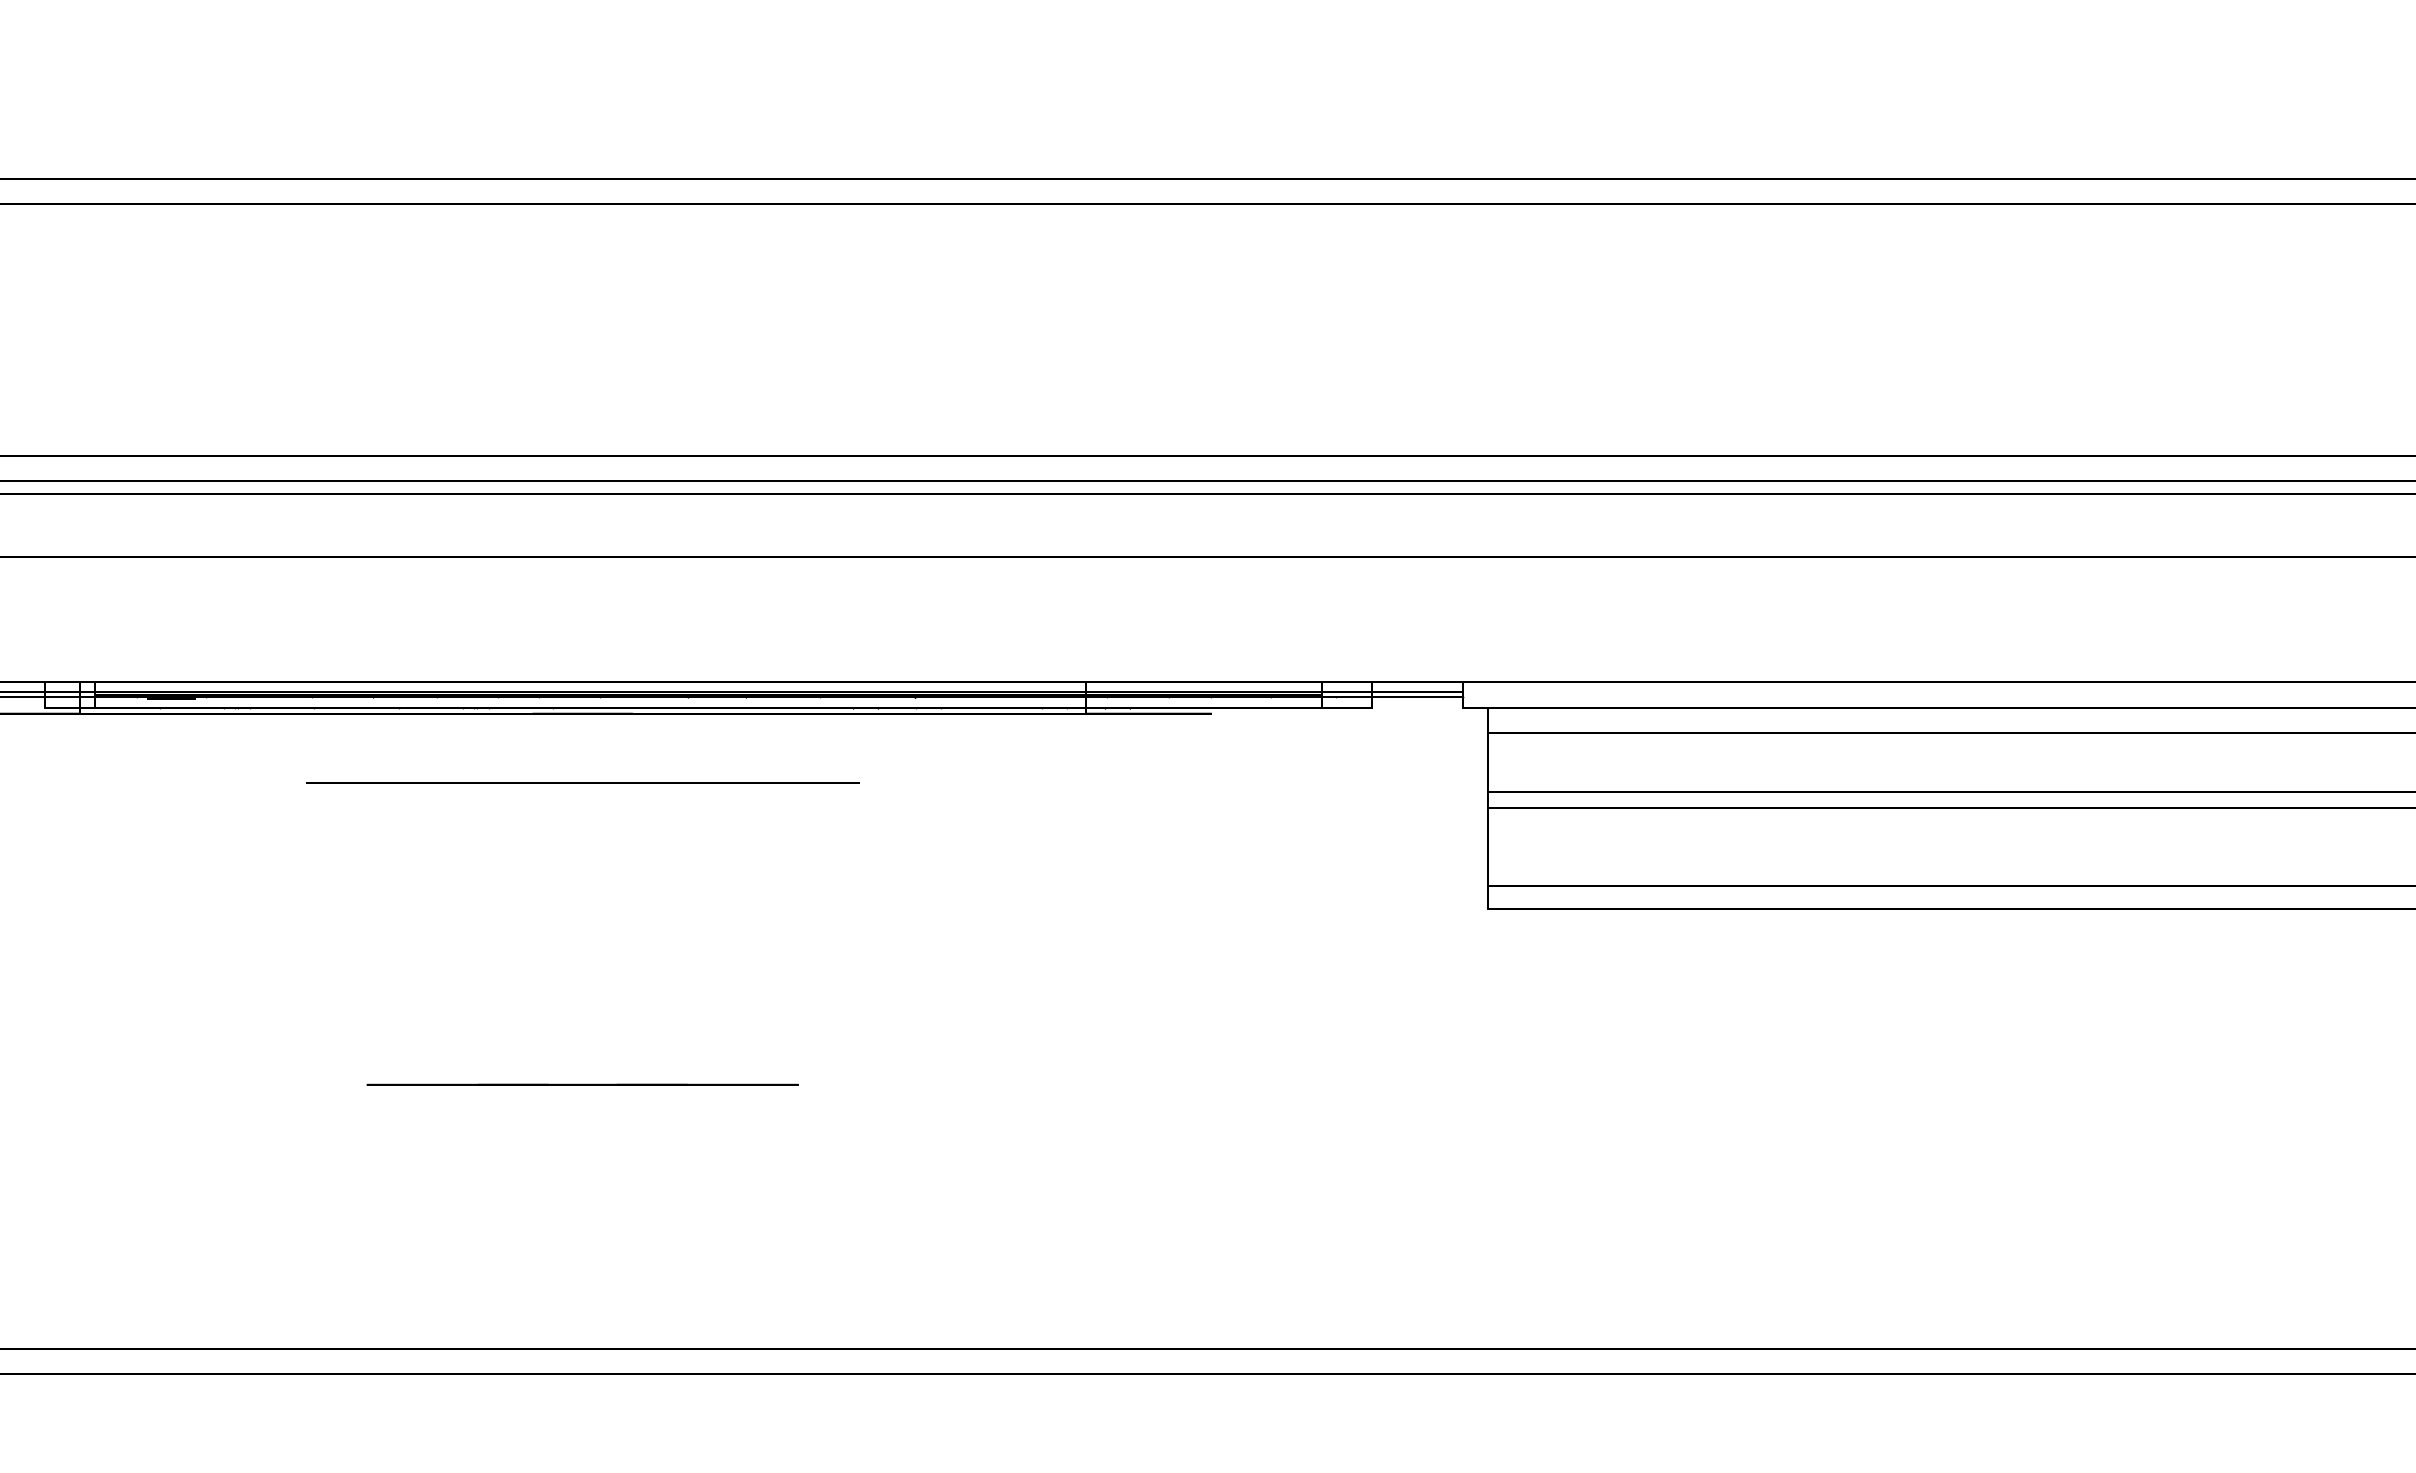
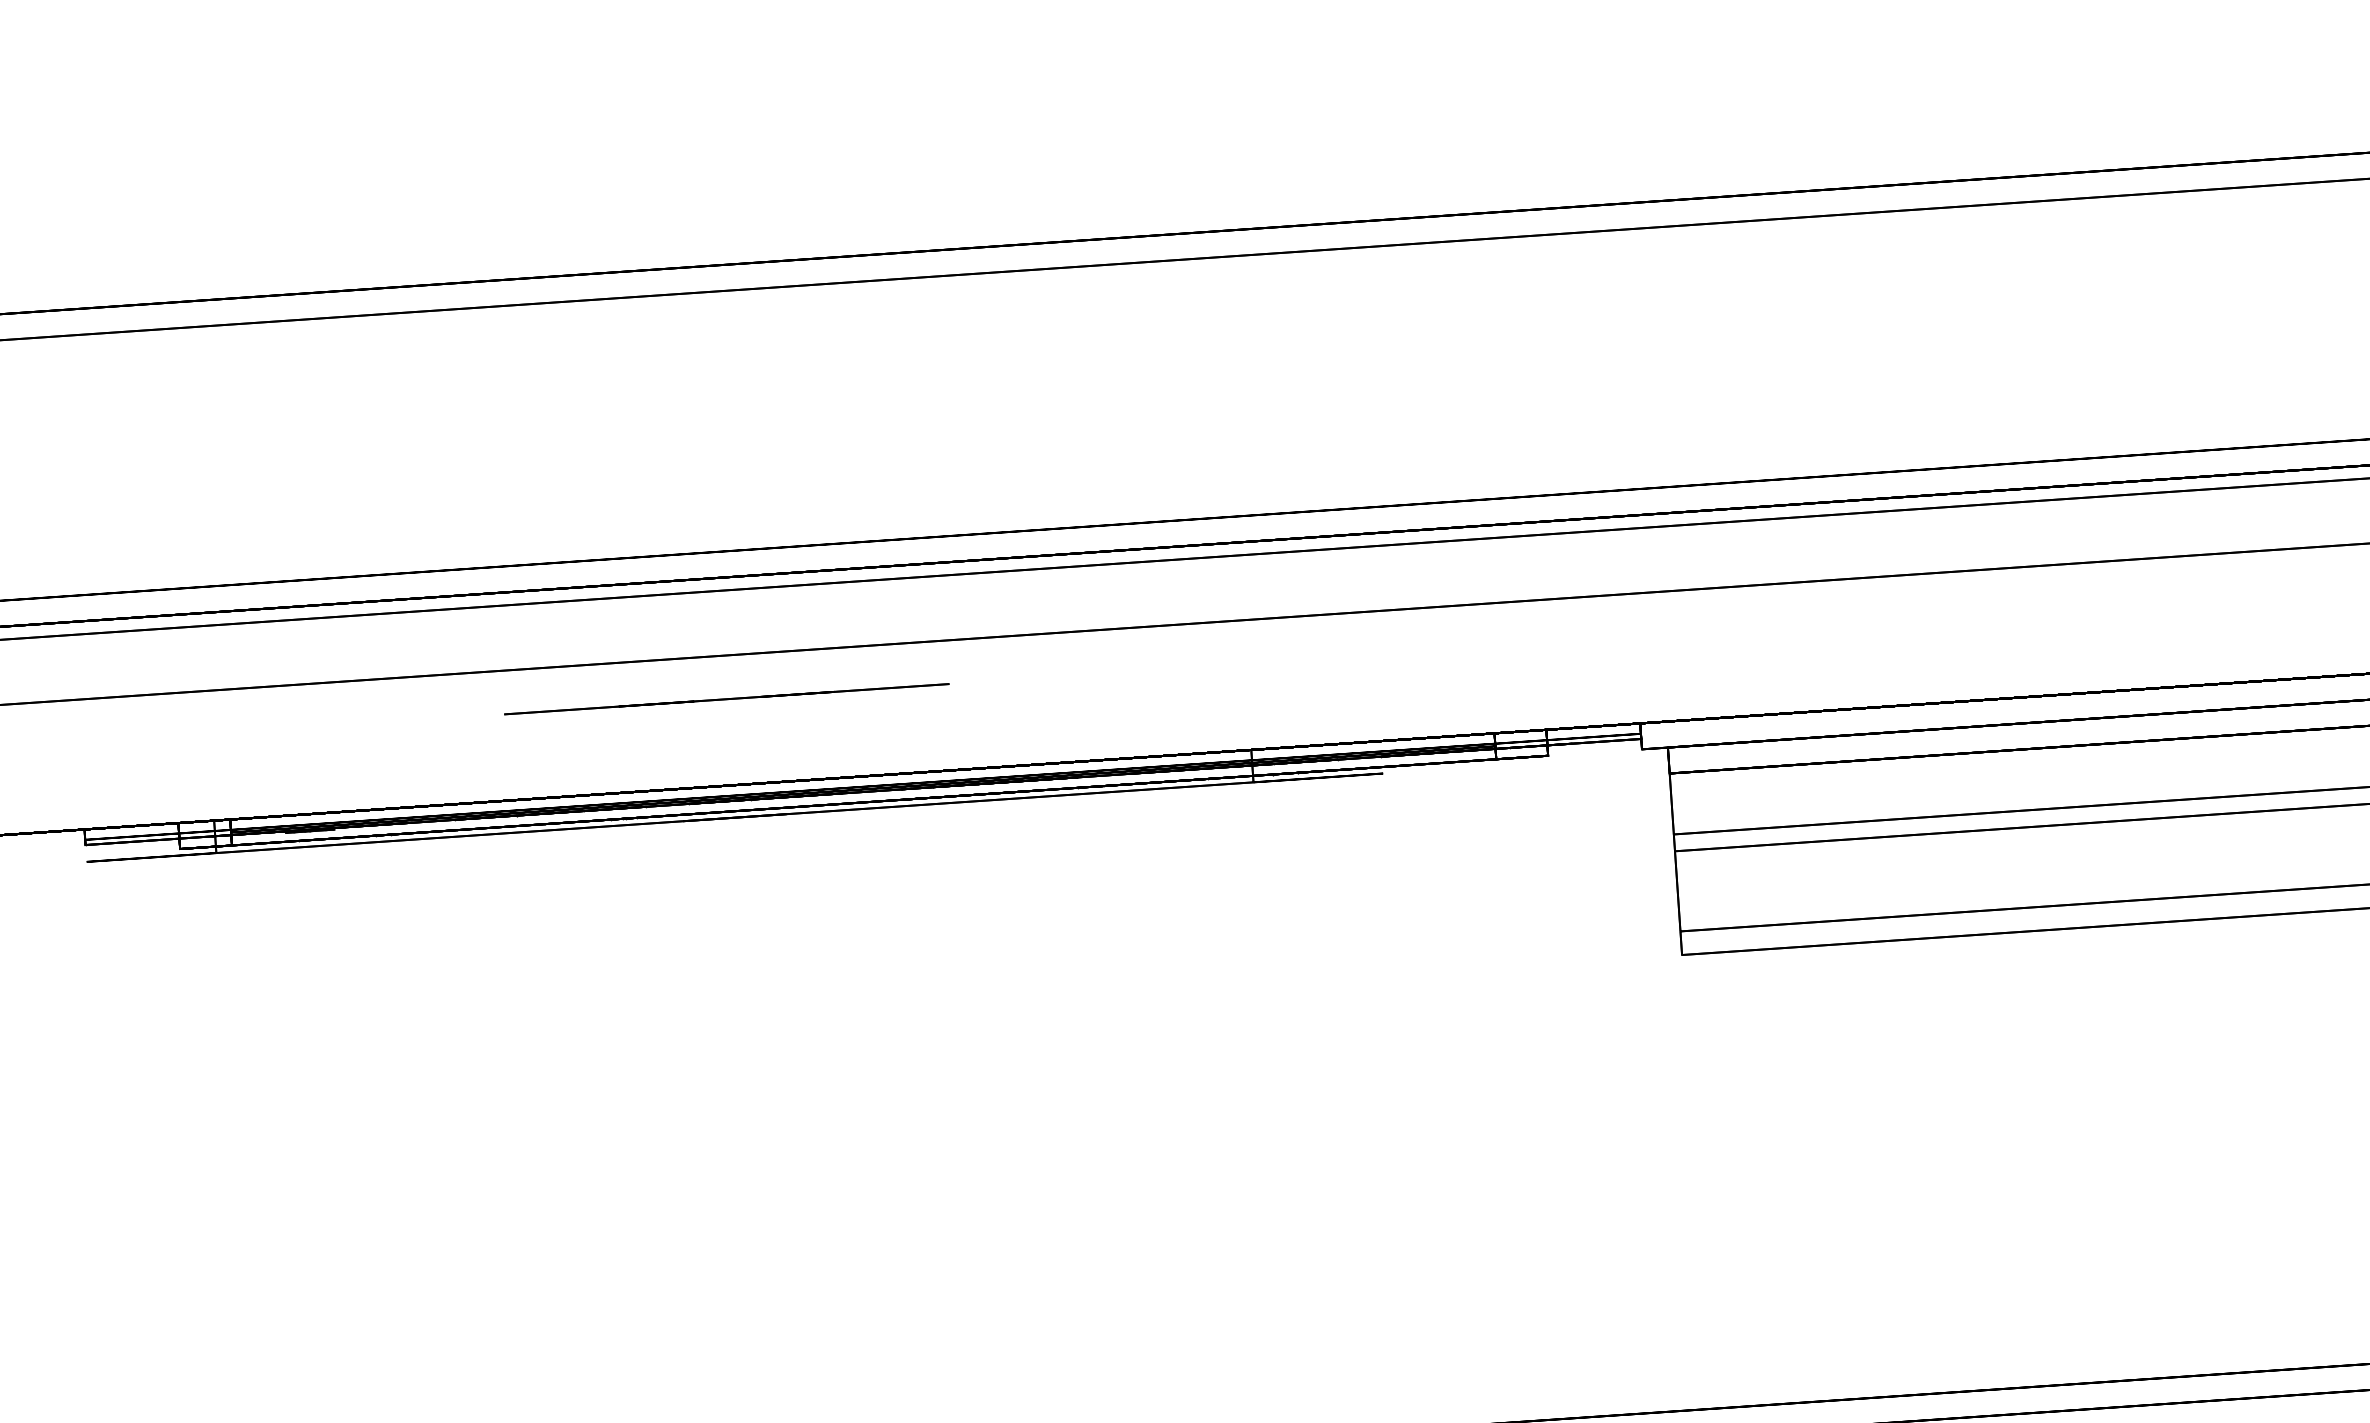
circle: (582, 782) -> (739, 888), removed
line: (582, 1084) -> (726, 698), moved

